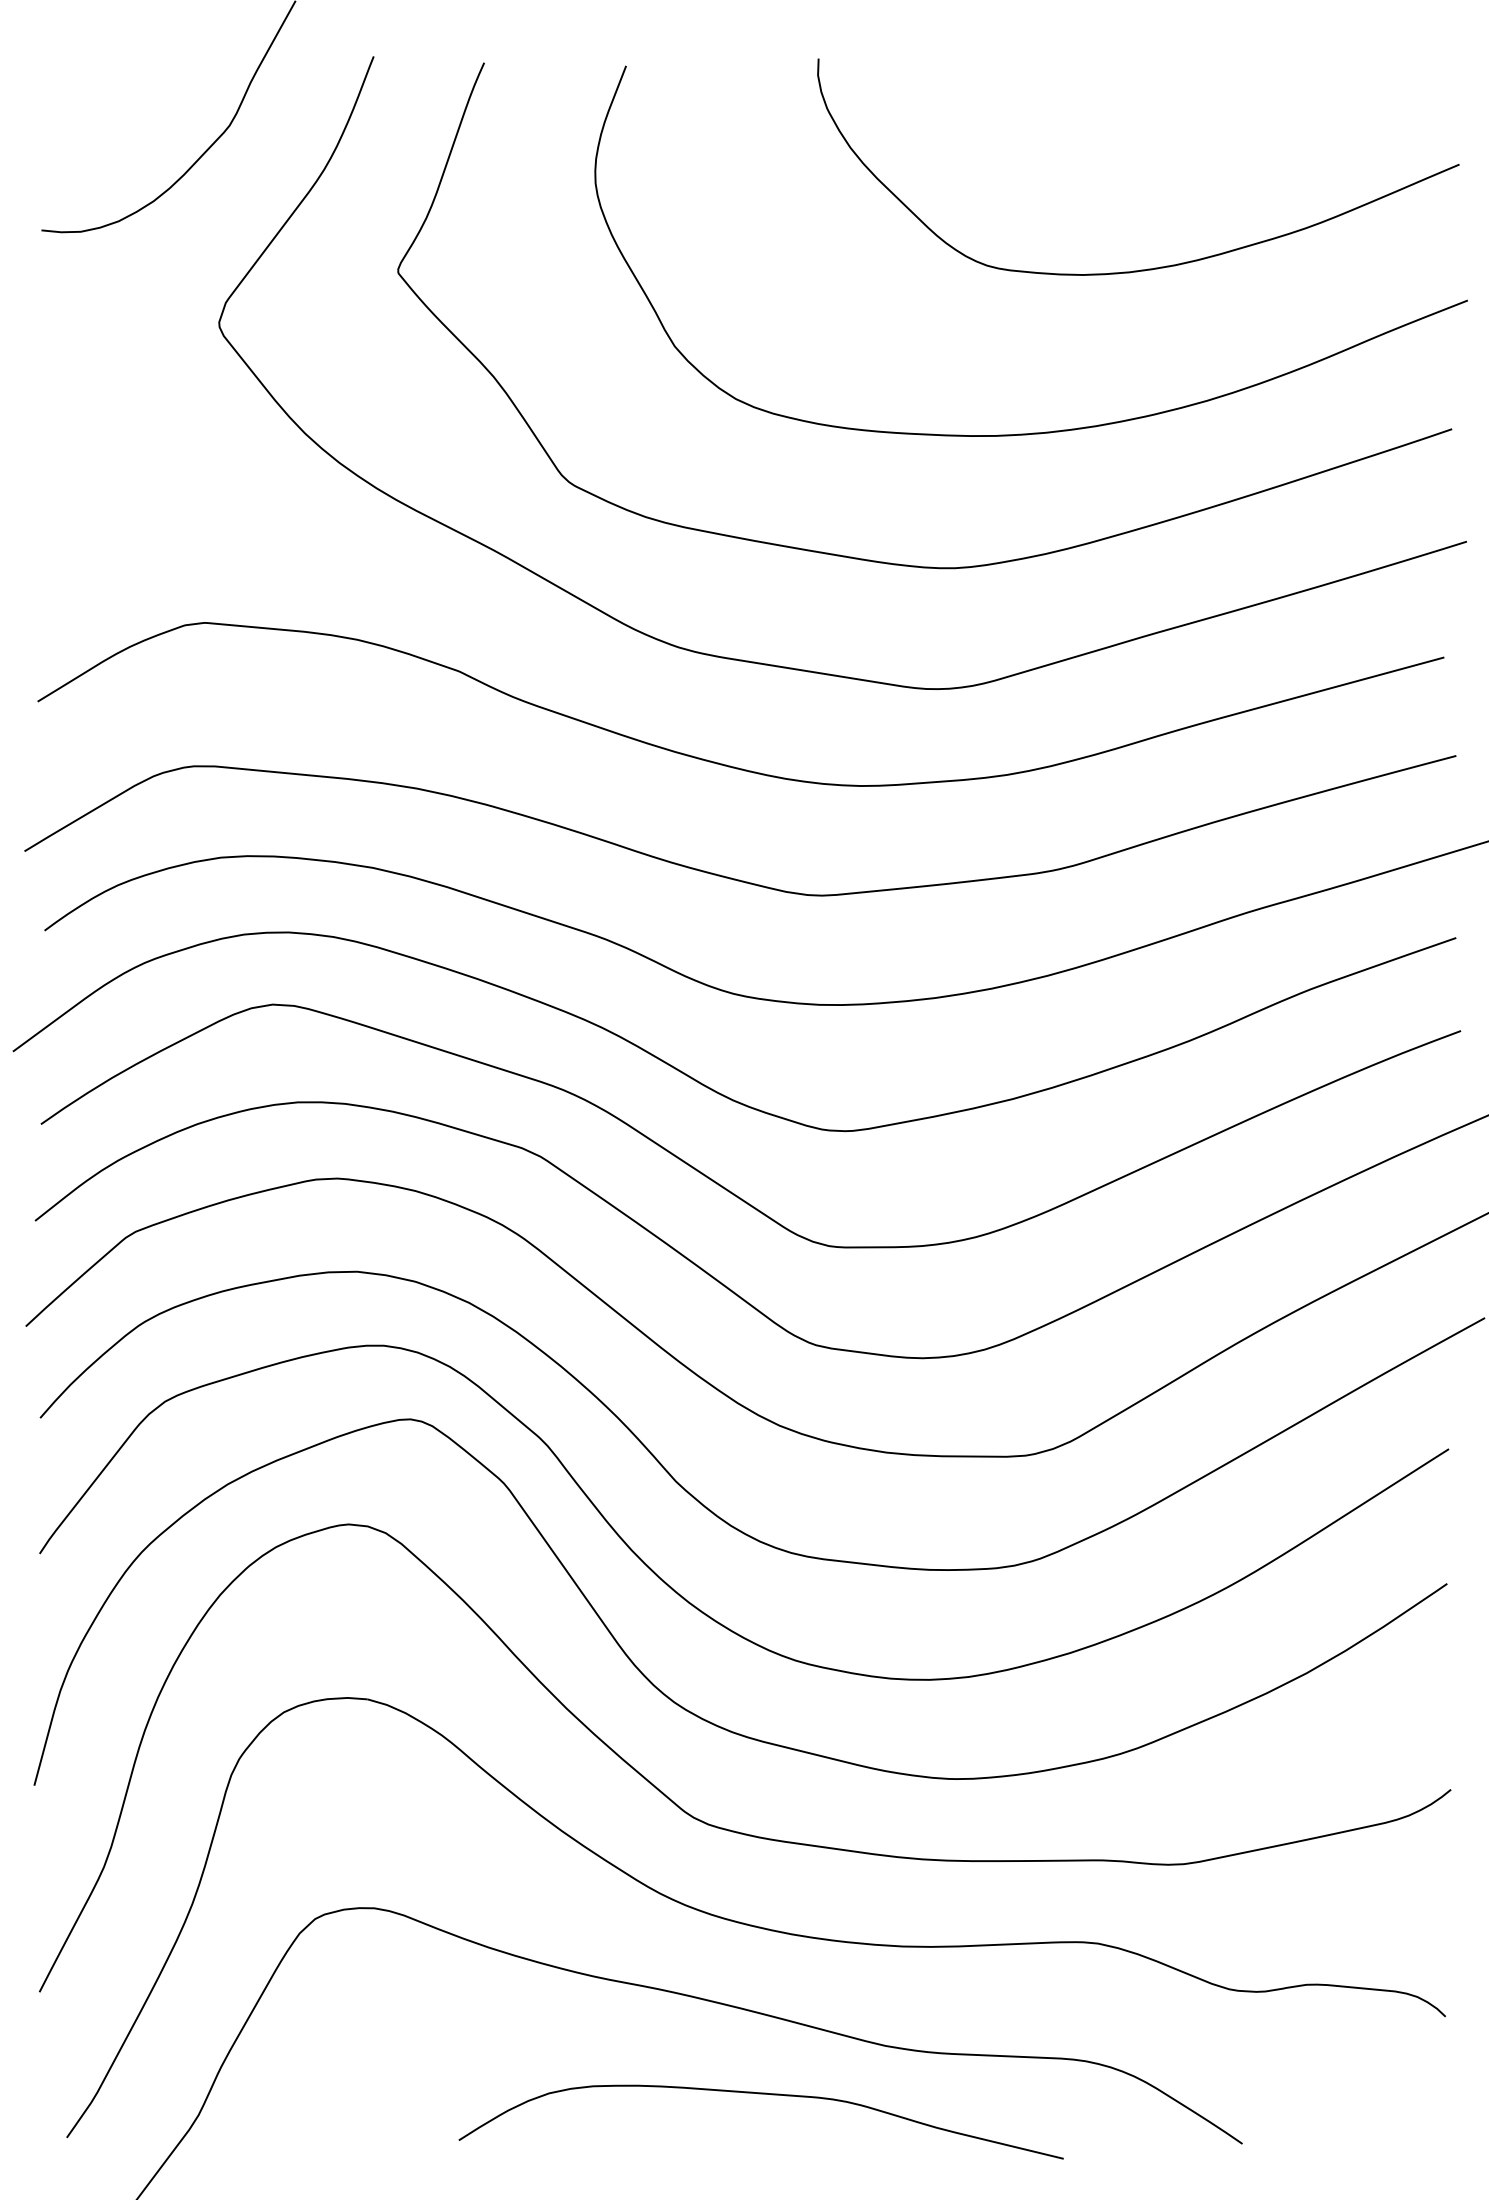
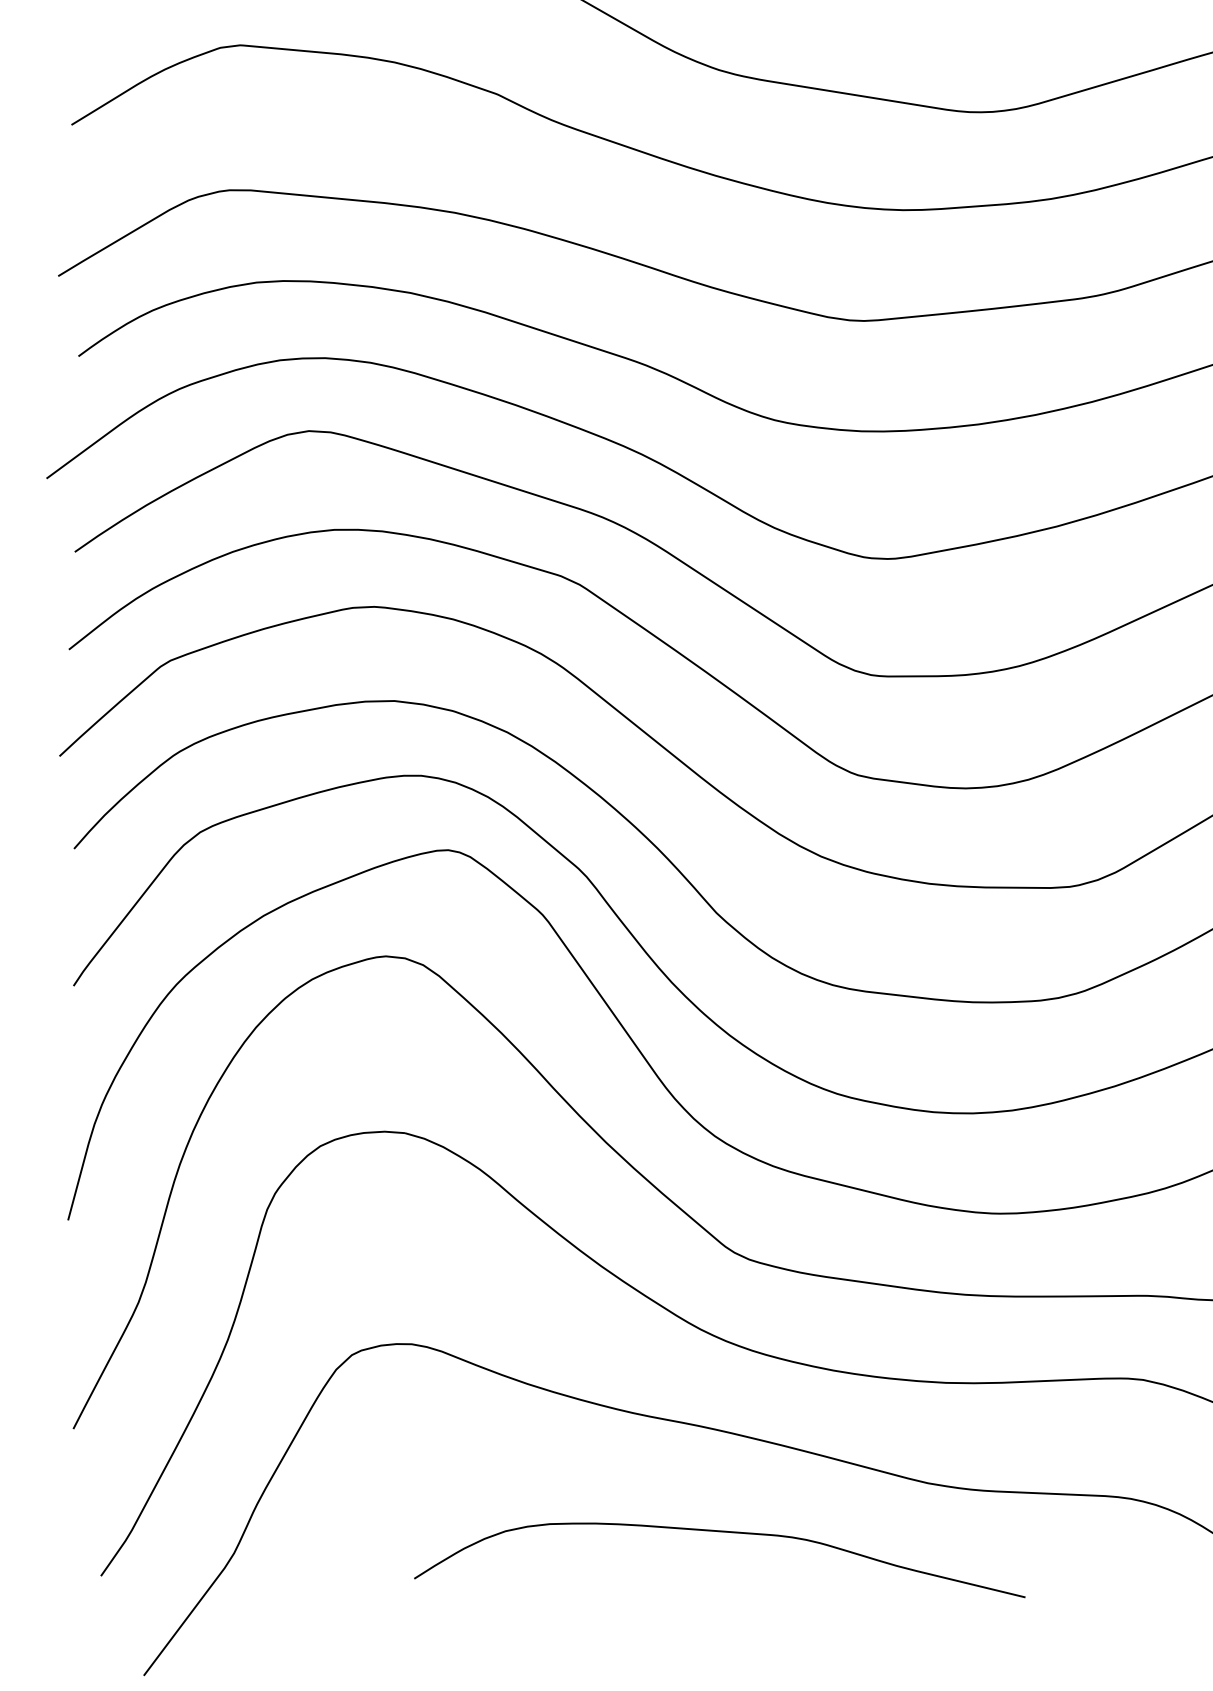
curve: (760, 2094) -> (719, 1532), moved

